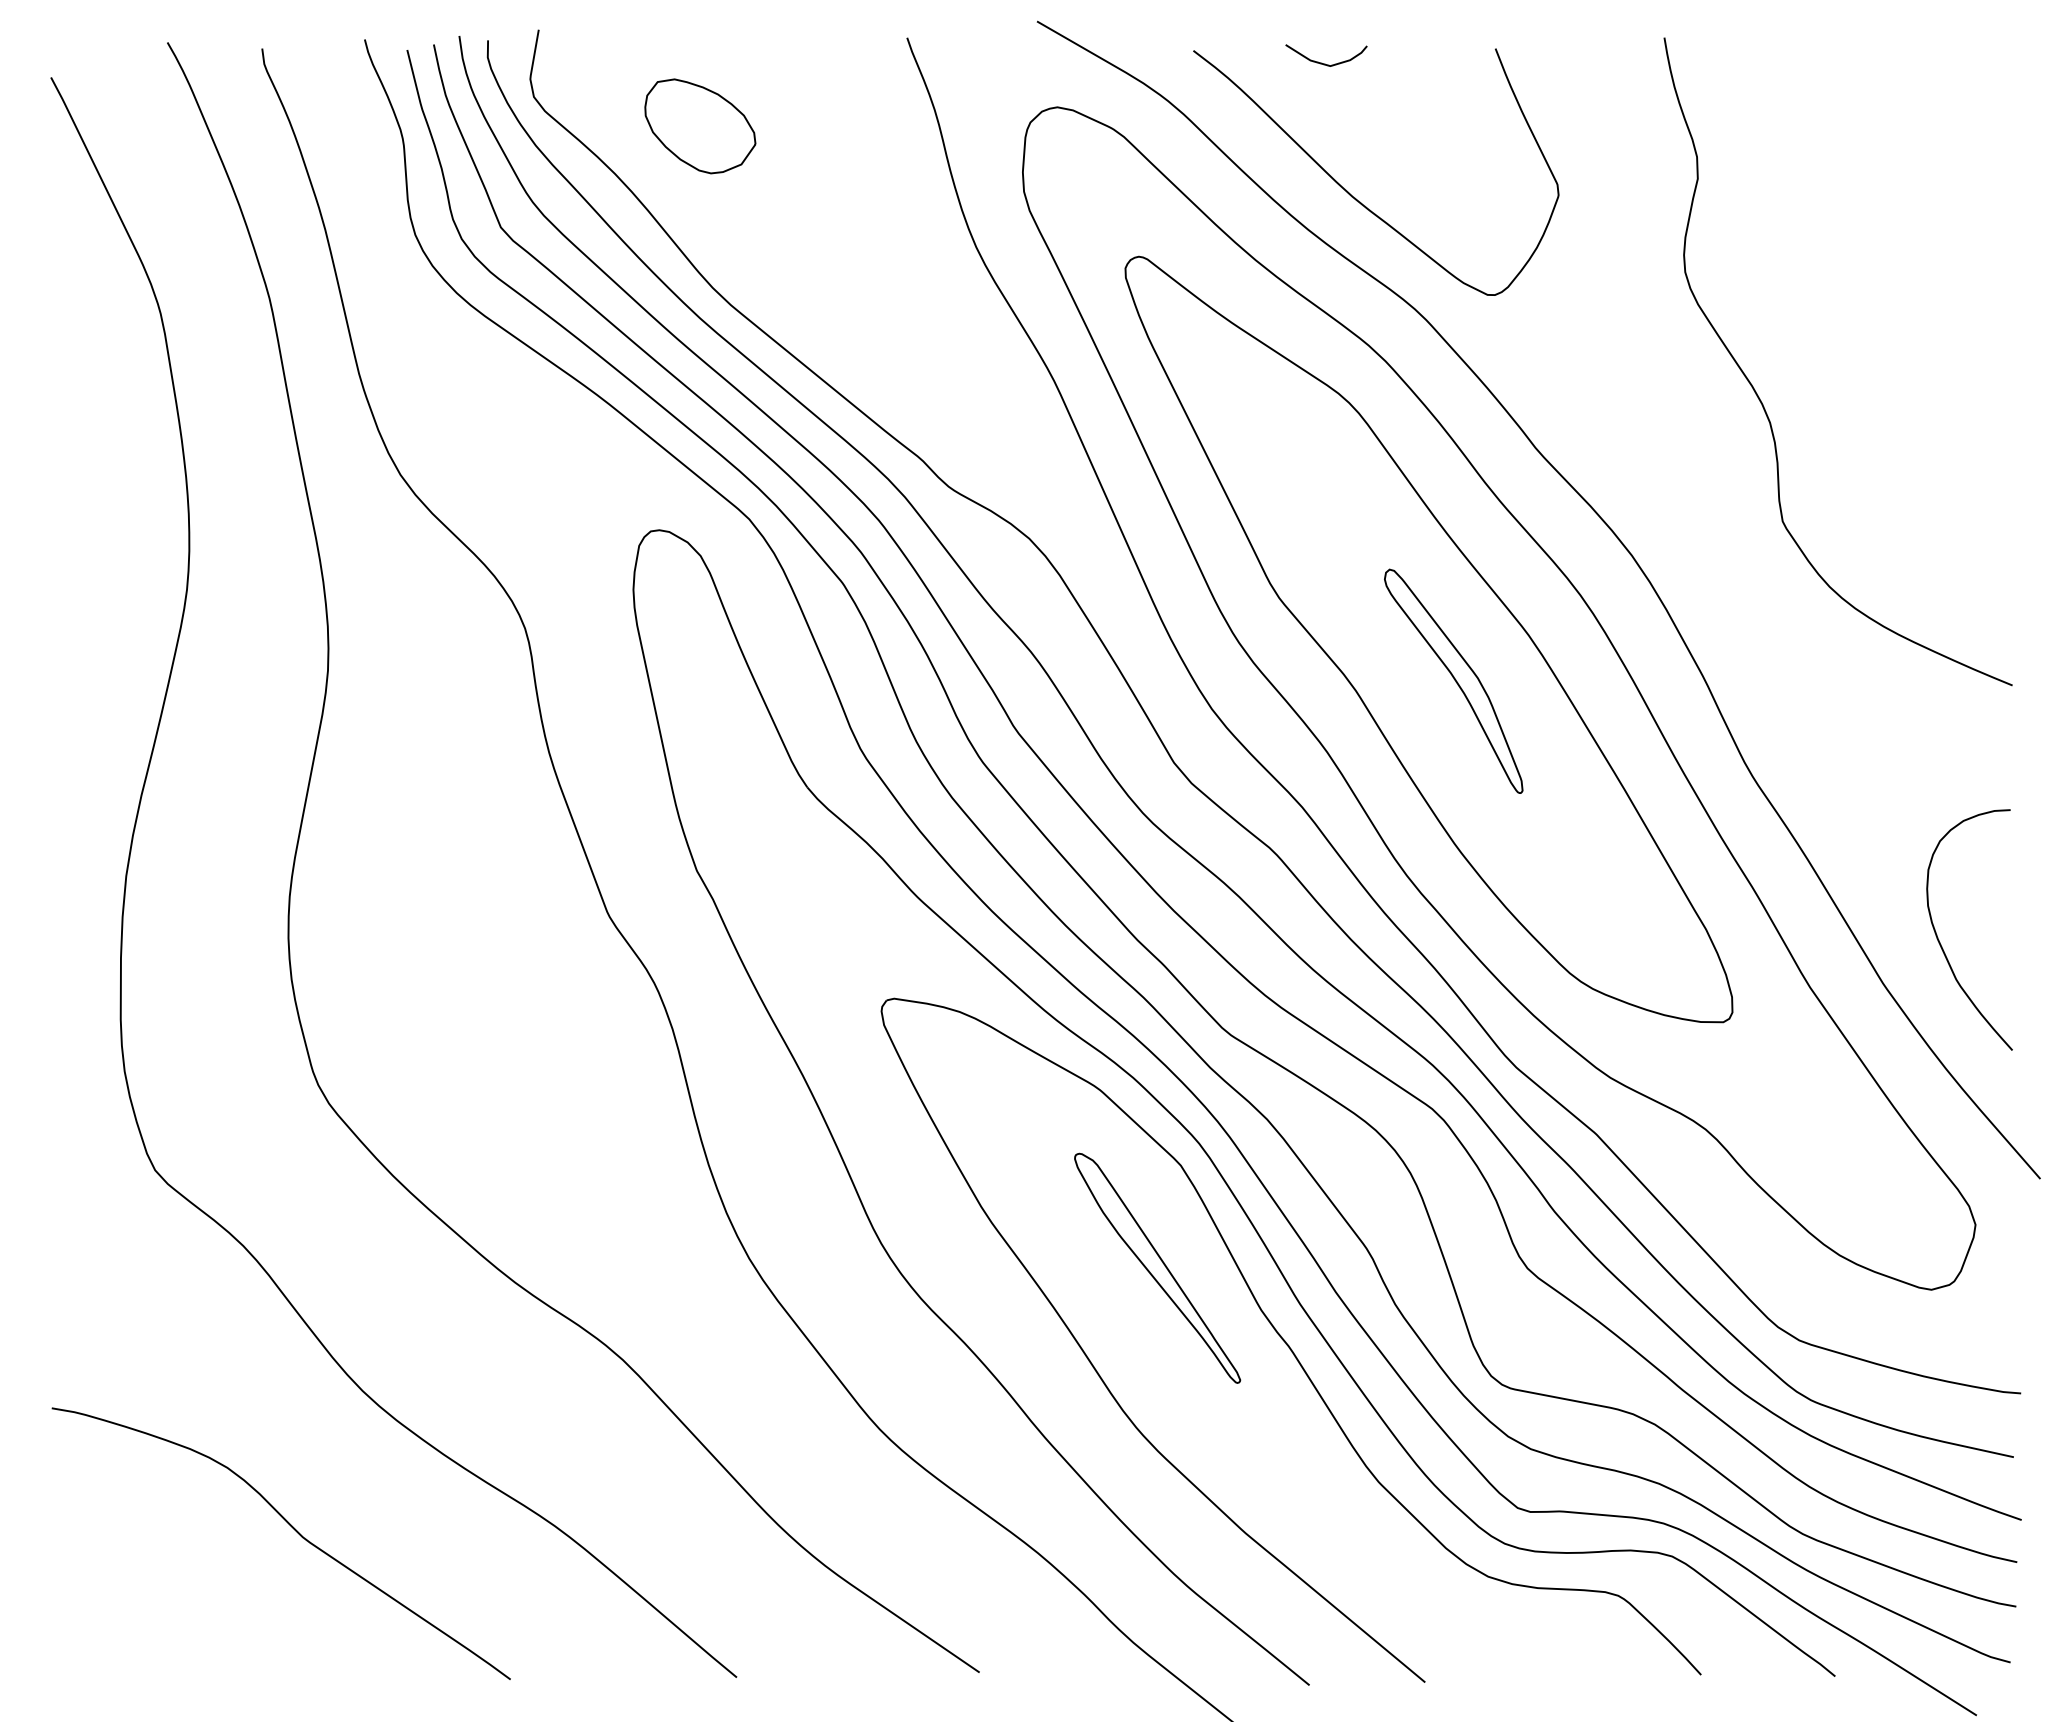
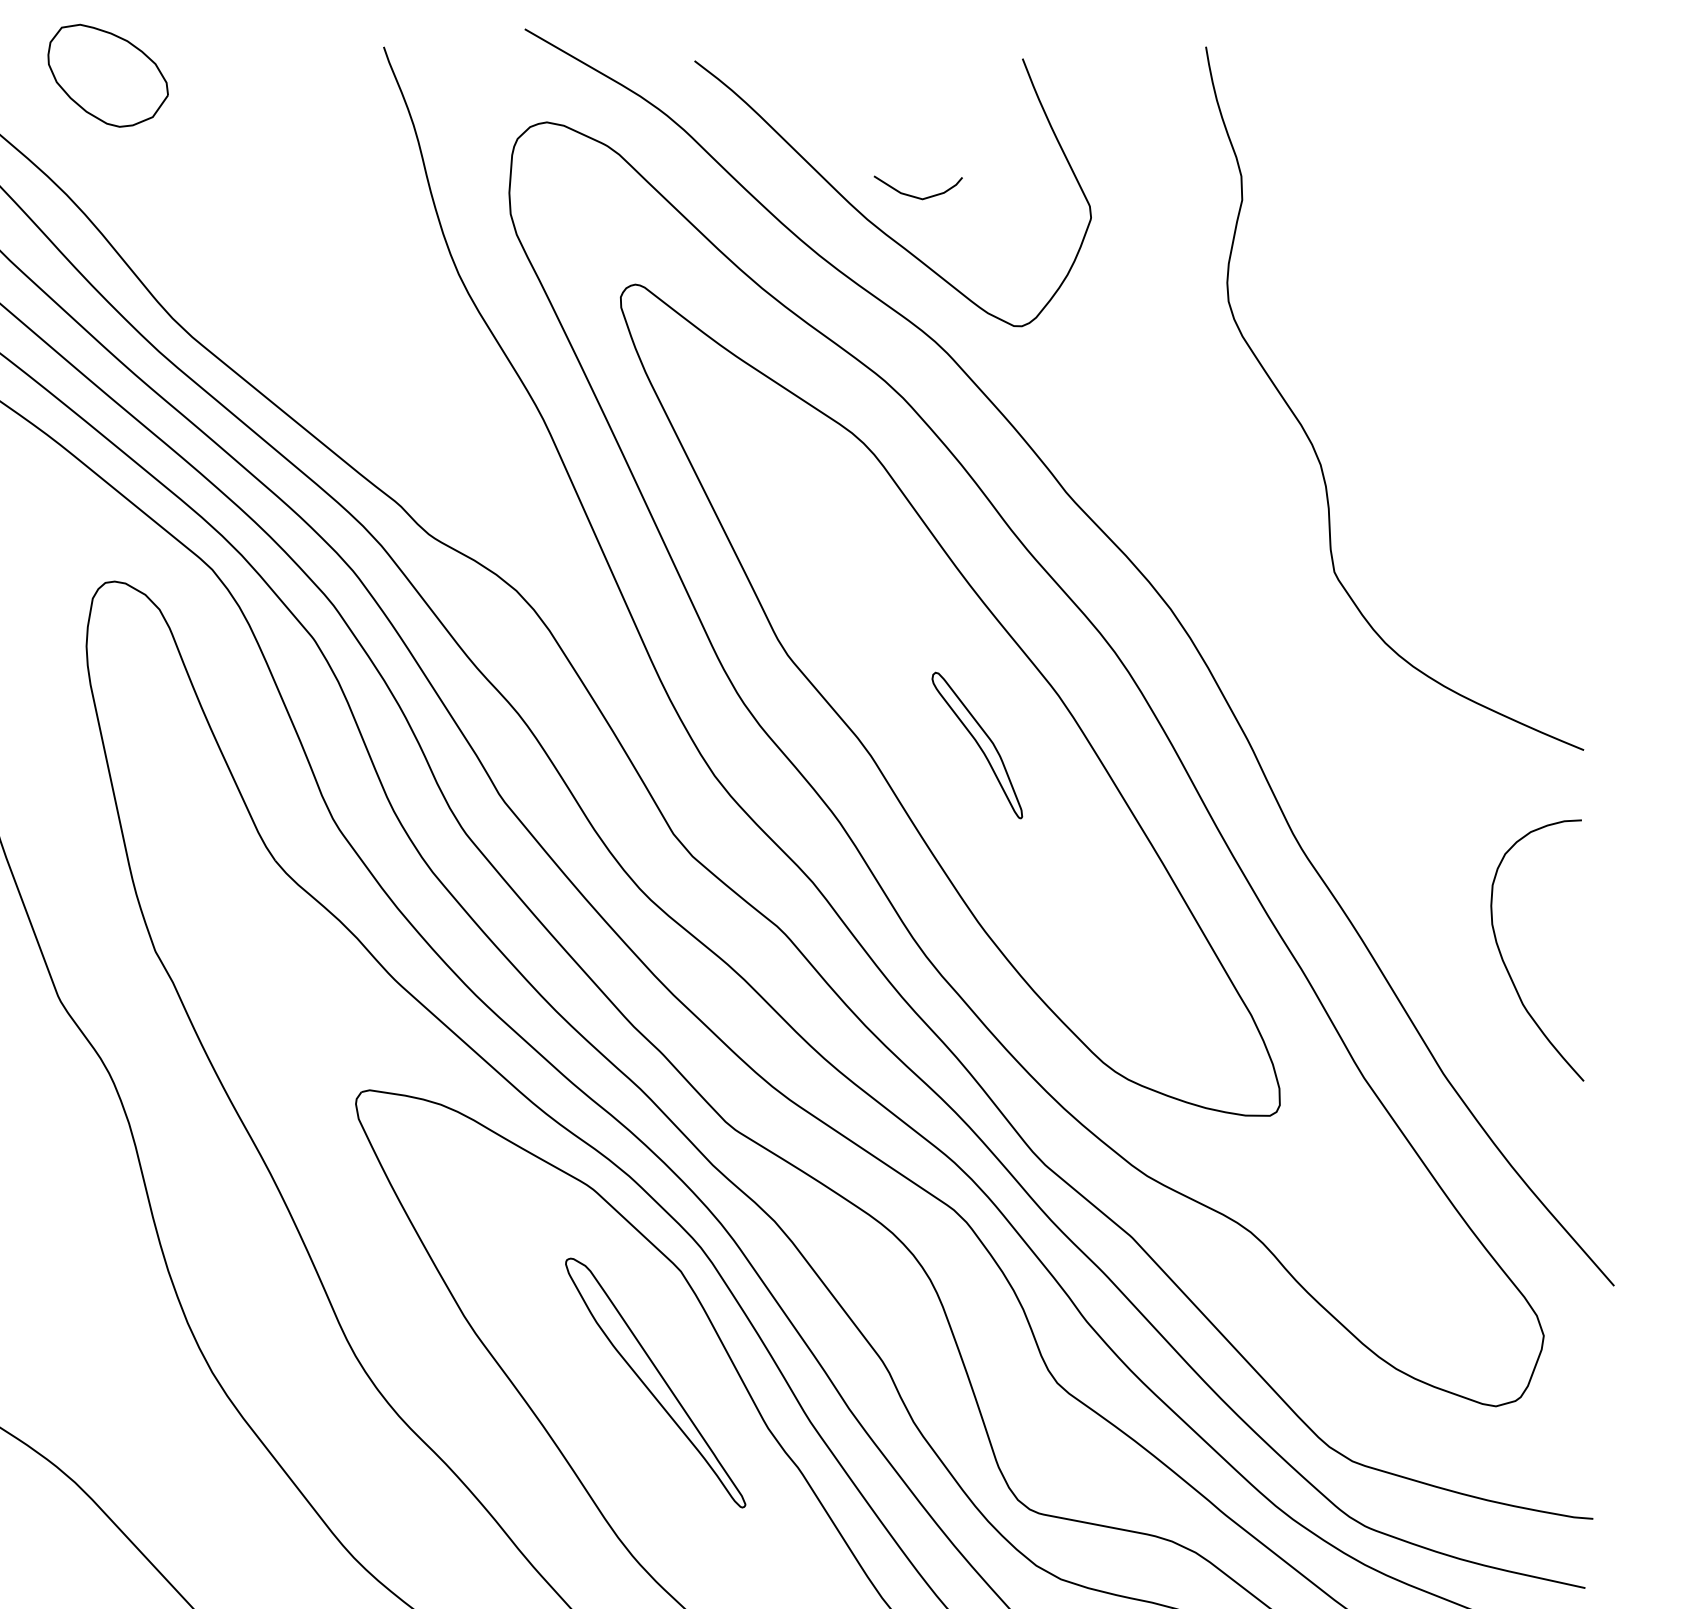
curve: (1325, 63) -> (917, 196), moved
part: (700, 126) -> (108, 75), moved
part: (1453, 680) -> (976, 744), size x0.6
curve: (1941, 944) -> (1506, 966), moved

